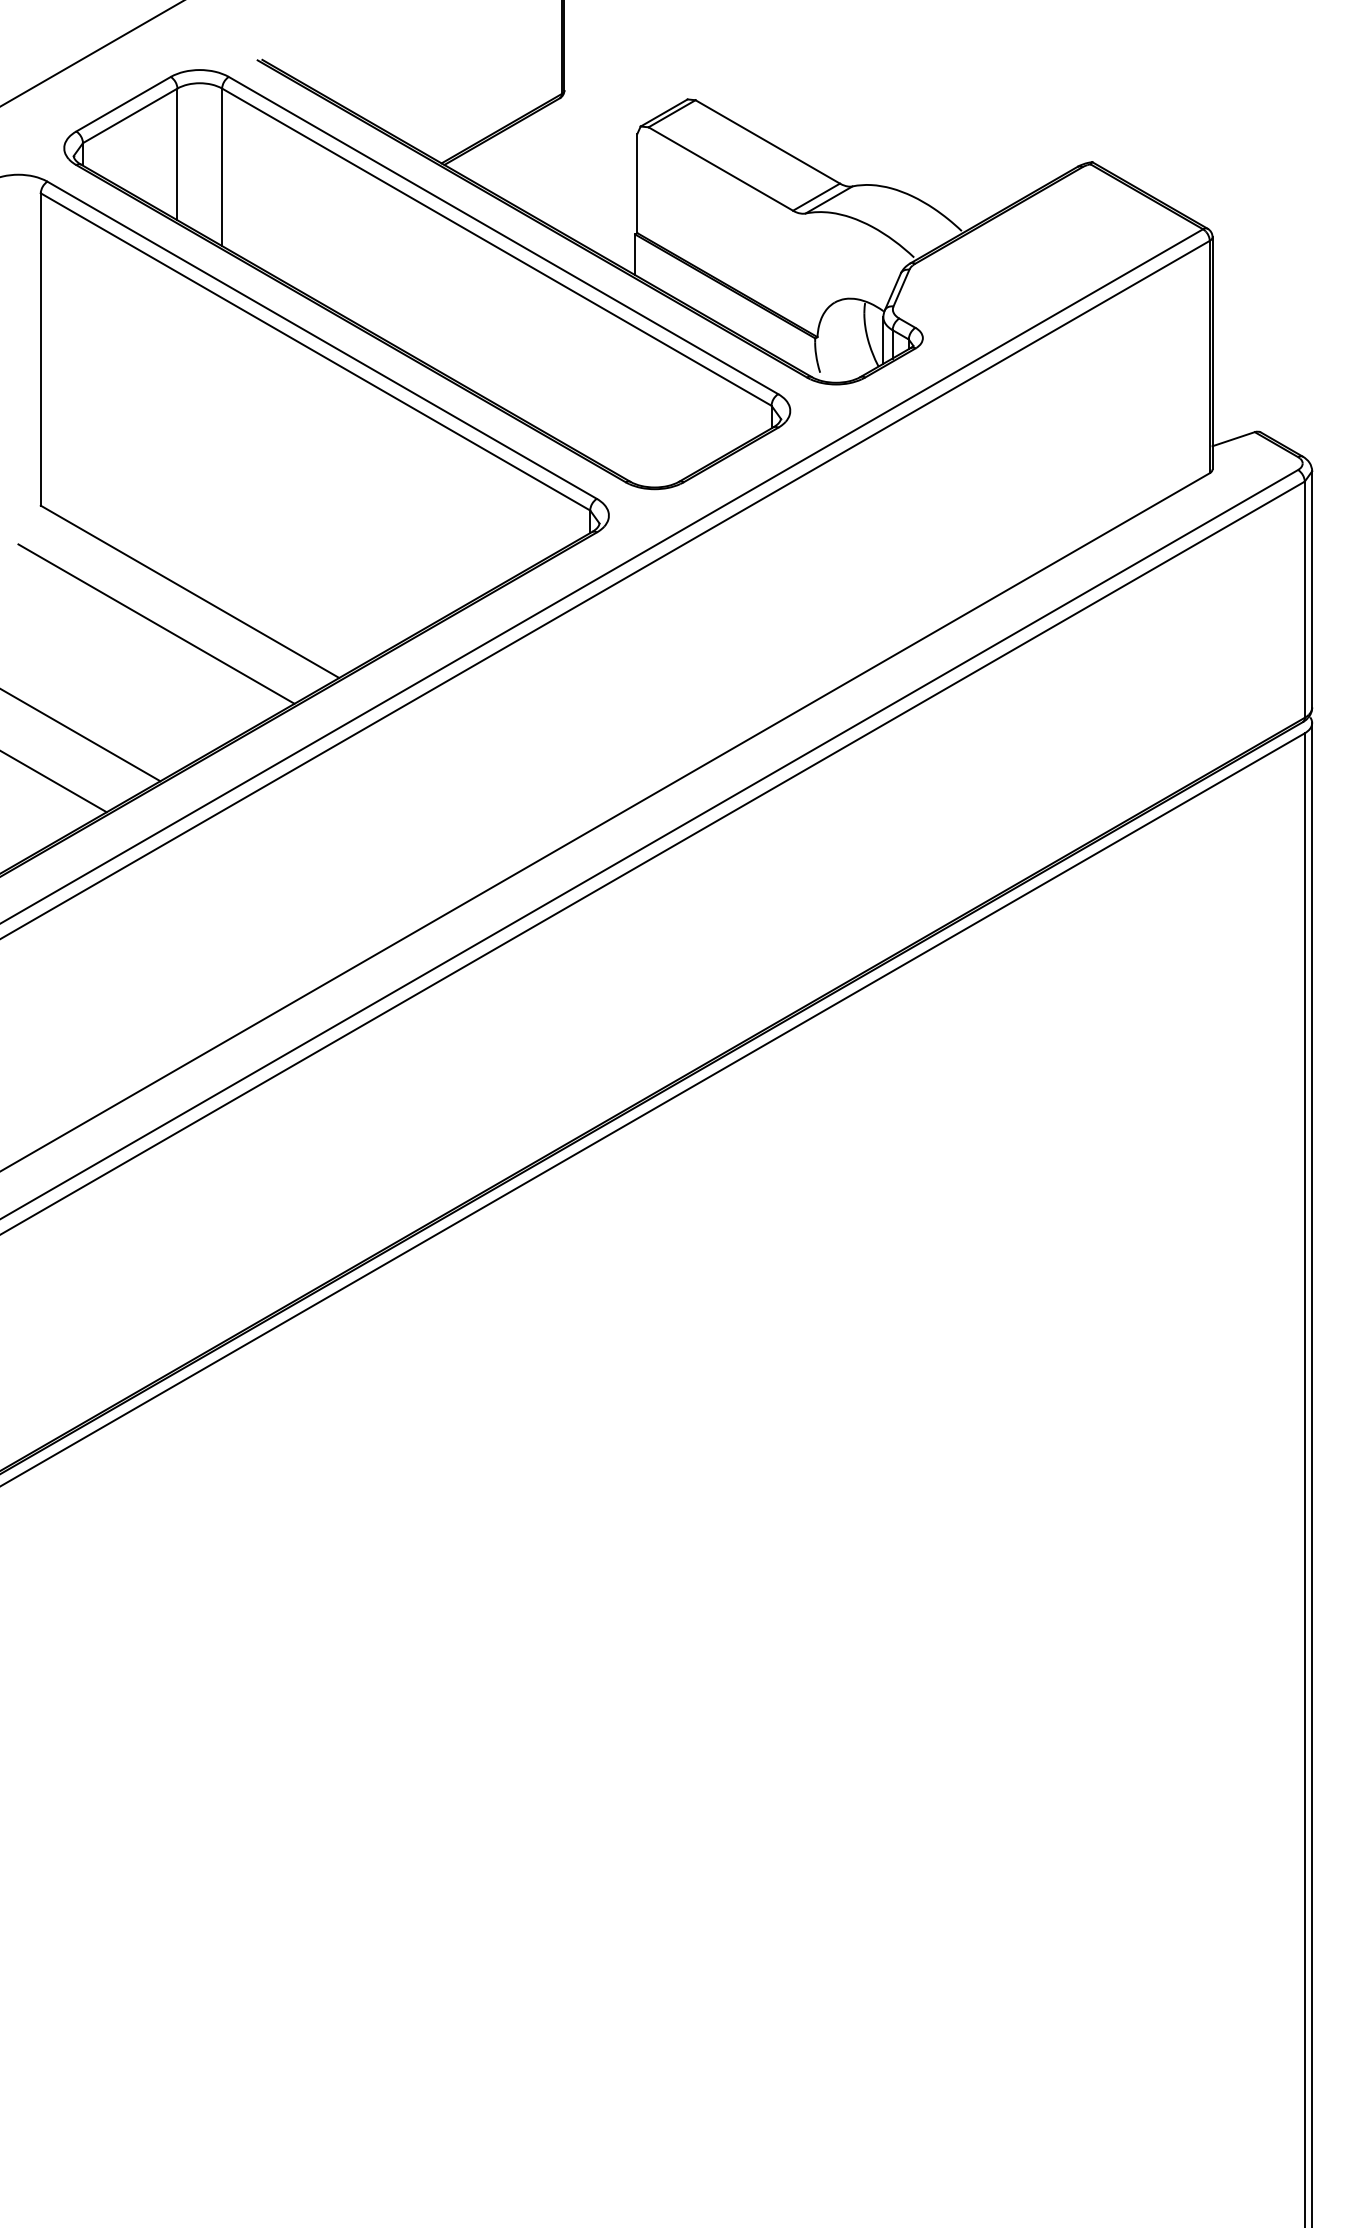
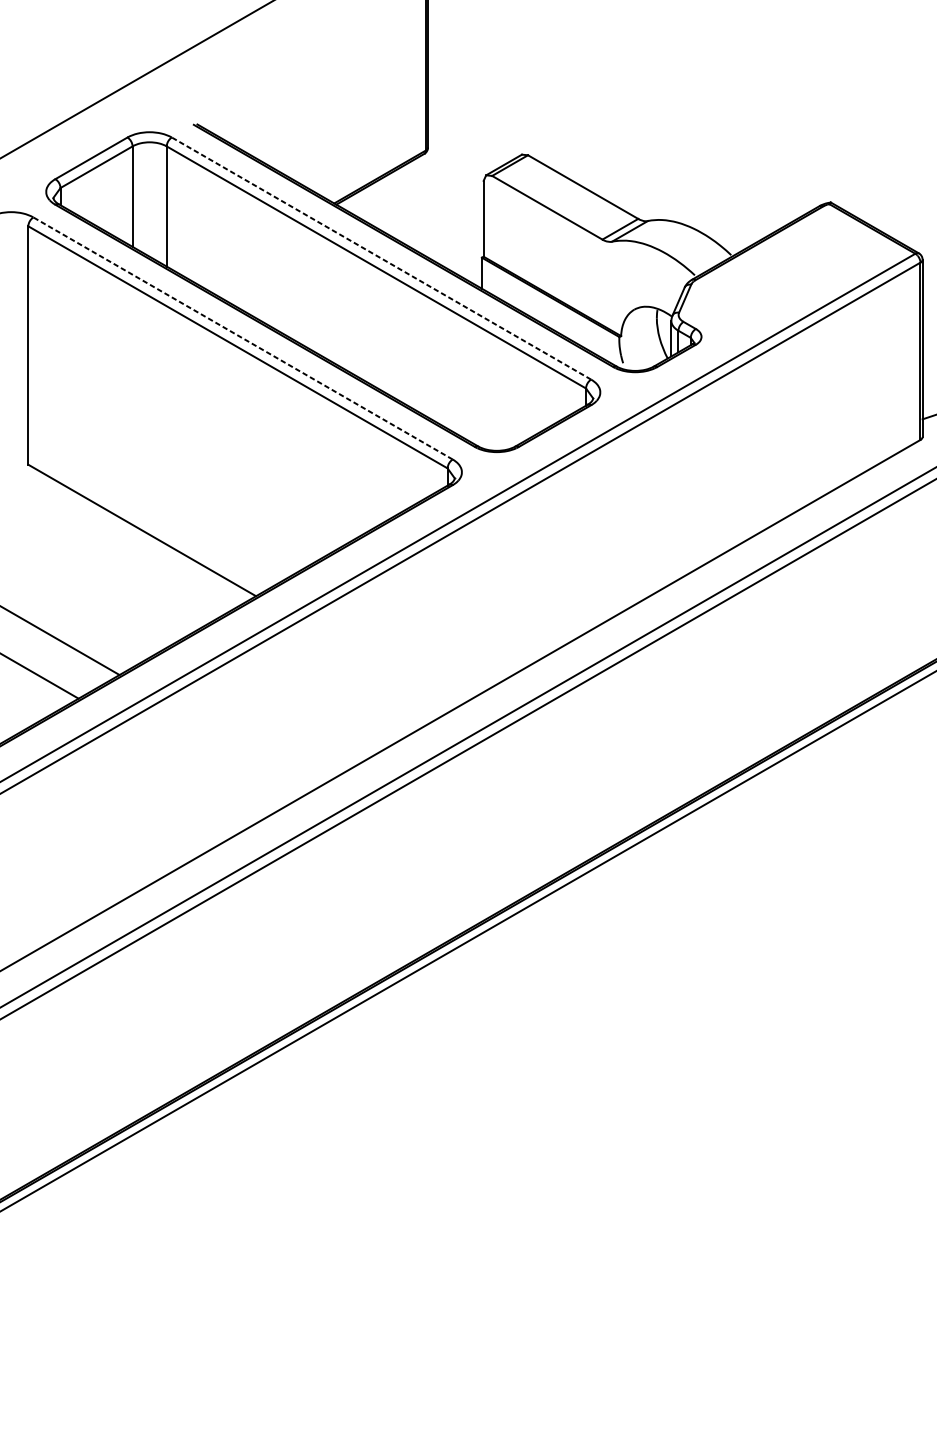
line: (503, 235) -> (381, 258), solid -> dashed
line: (321, 340) -> (242, 338), solid -> dashed
line: (156, 623) -> (116, 554), removed

